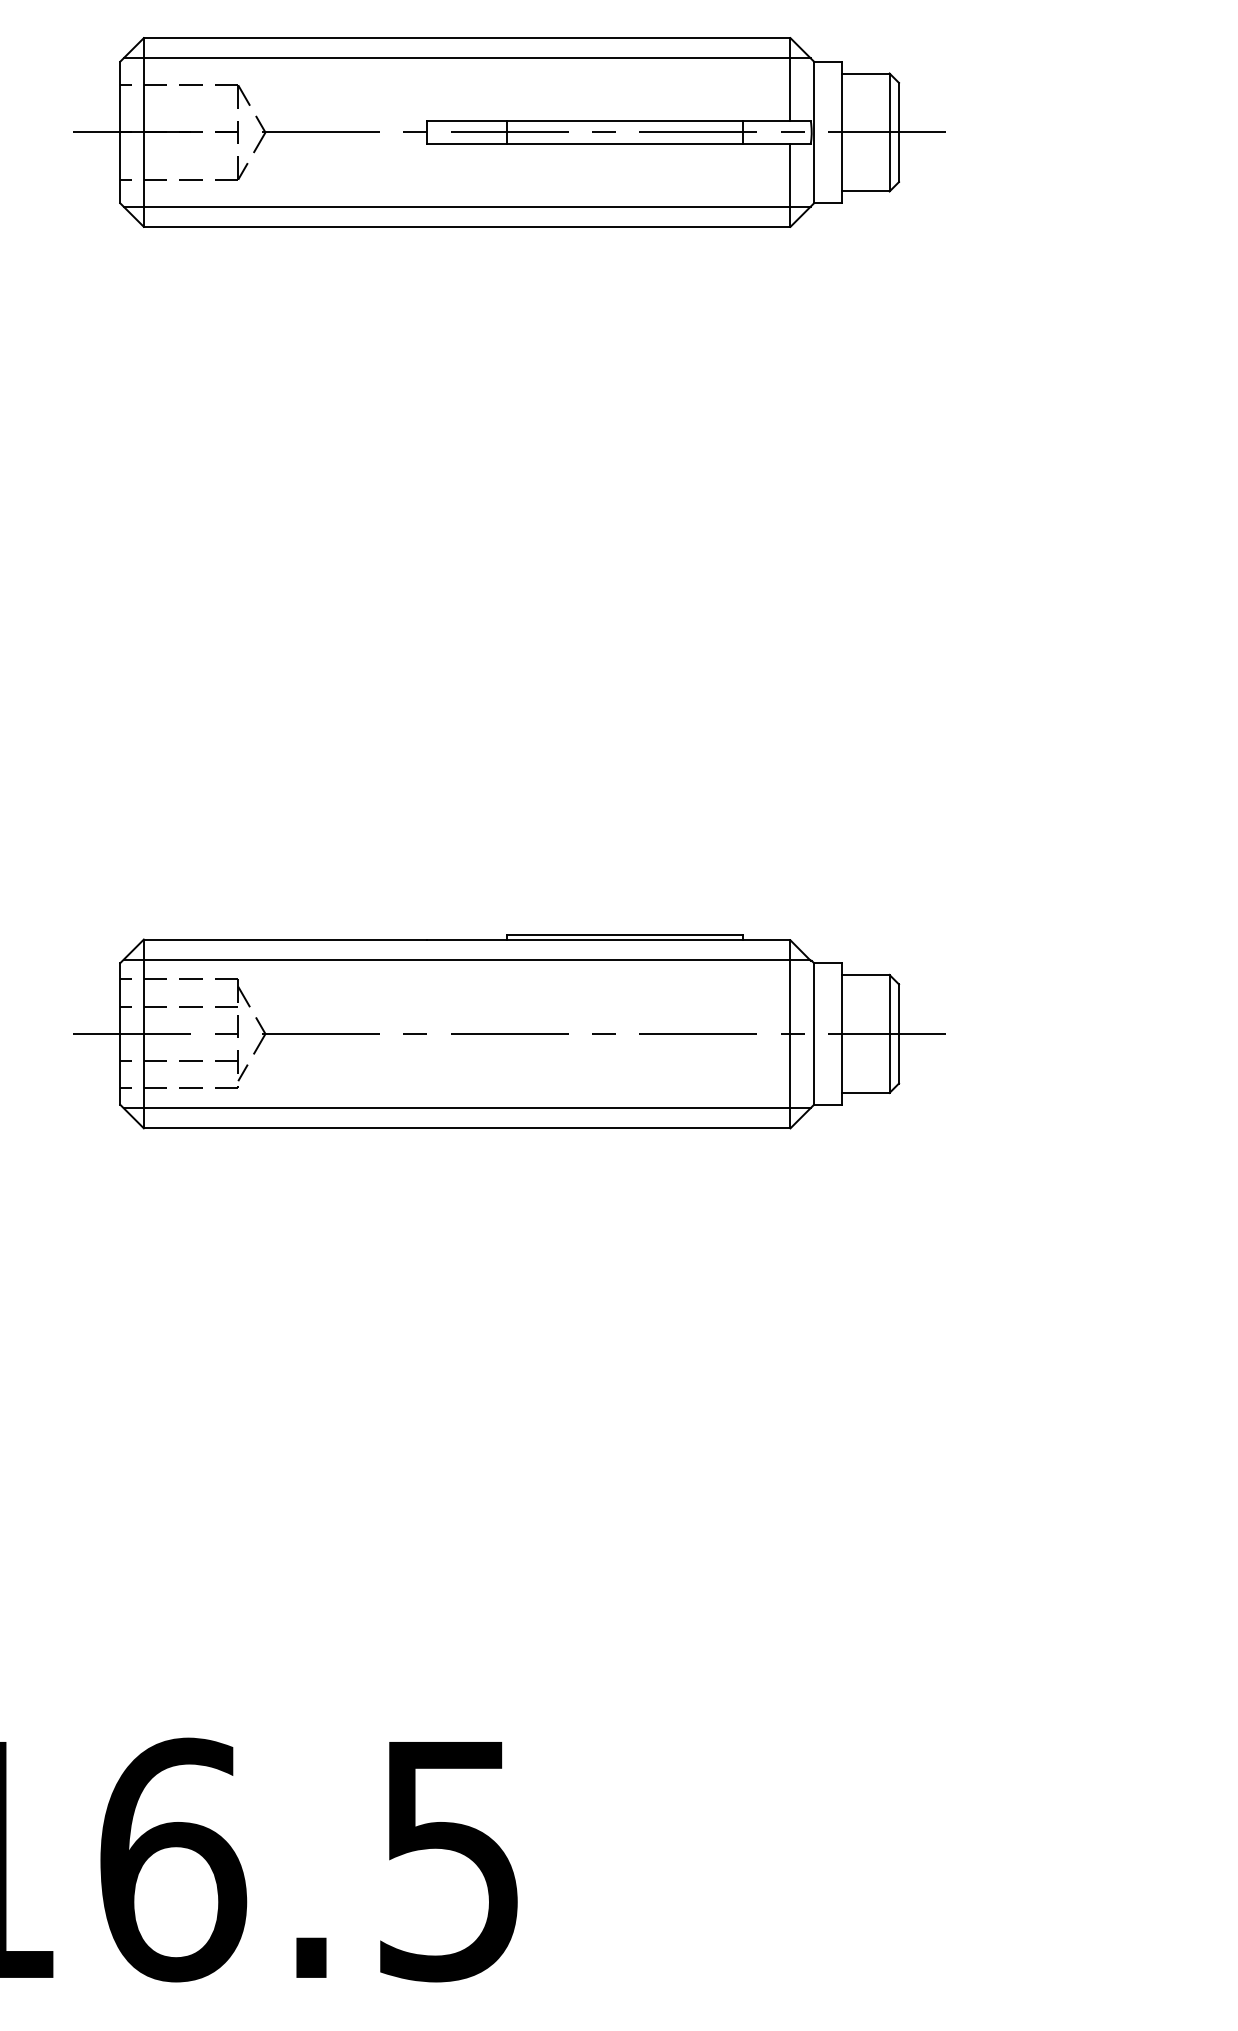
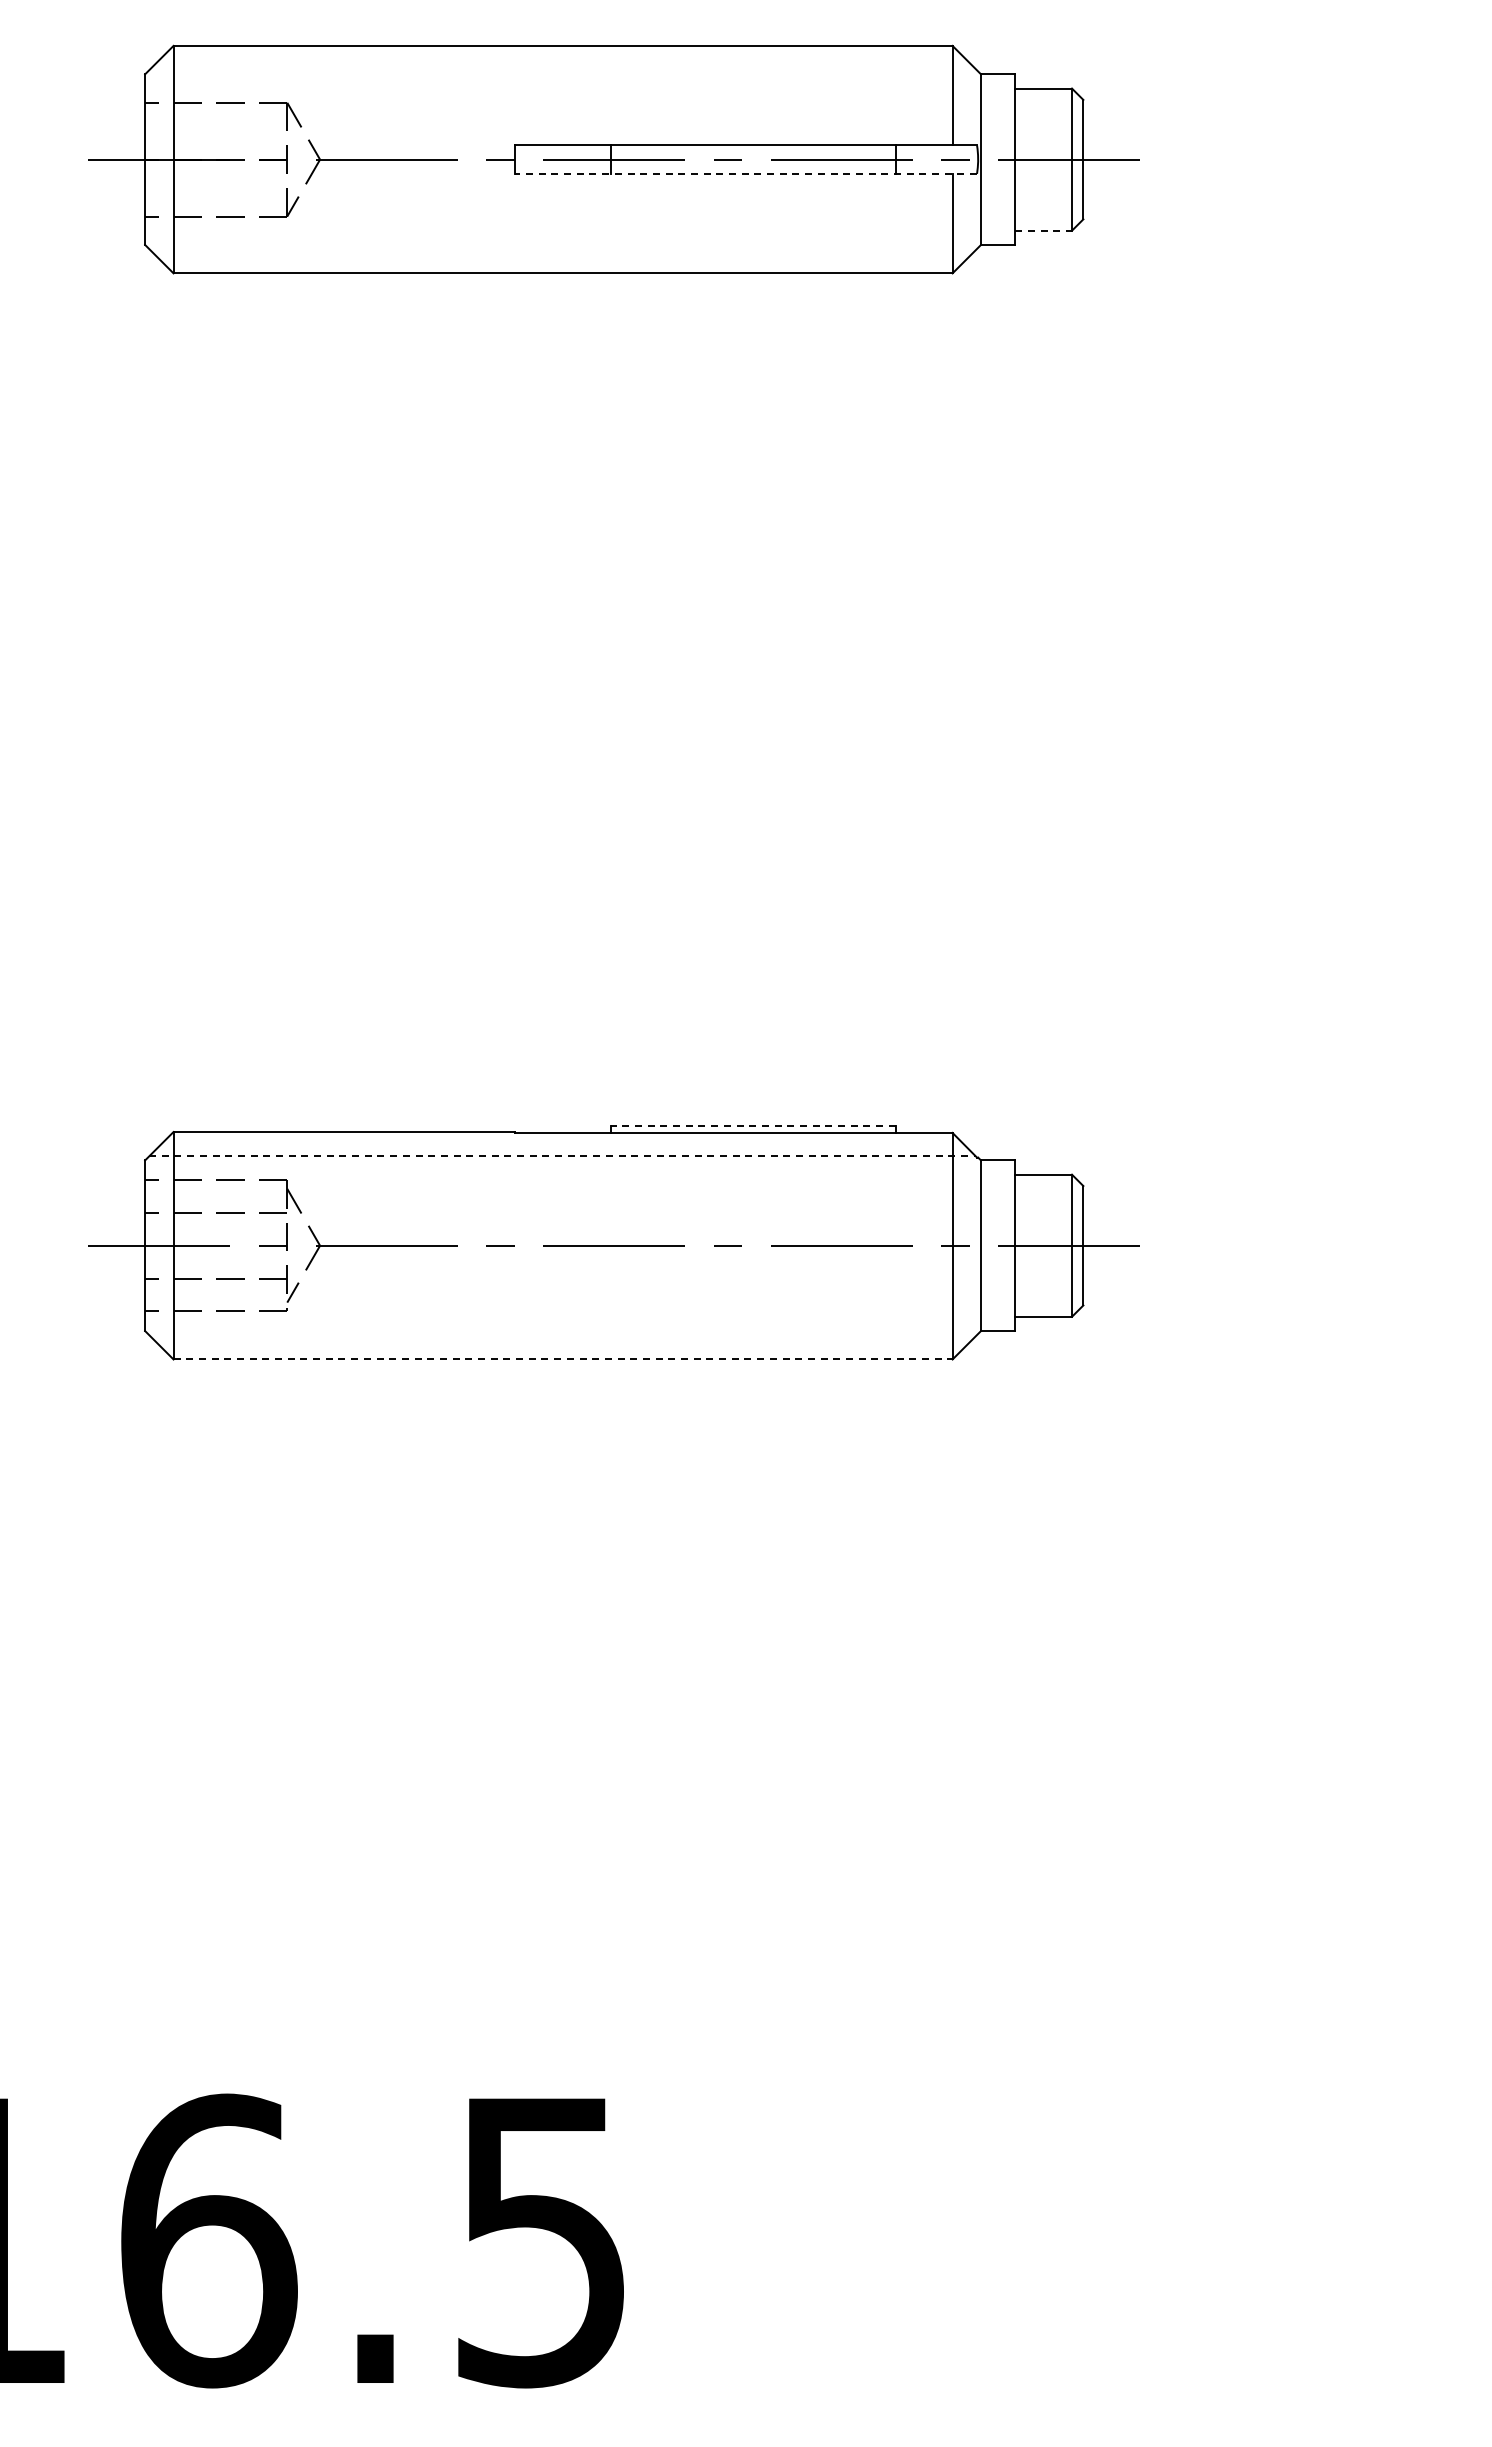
line: (466, 58) -> (562, 70), removed
line: (618, 144) -> (745, 173), solid -> dashed
line: (866, 191) -> (1044, 230), solid -> dashed
line: (466, 206) -> (562, 248), removed
line: (625, 934) -> (753, 1126), solid -> dashed
line: (467, 959) -> (563, 1156), solid -> dashed
line: (466, 1108) -> (562, 1335), removed
line: (467, 1128) -> (563, 1359), solid -> dashed

